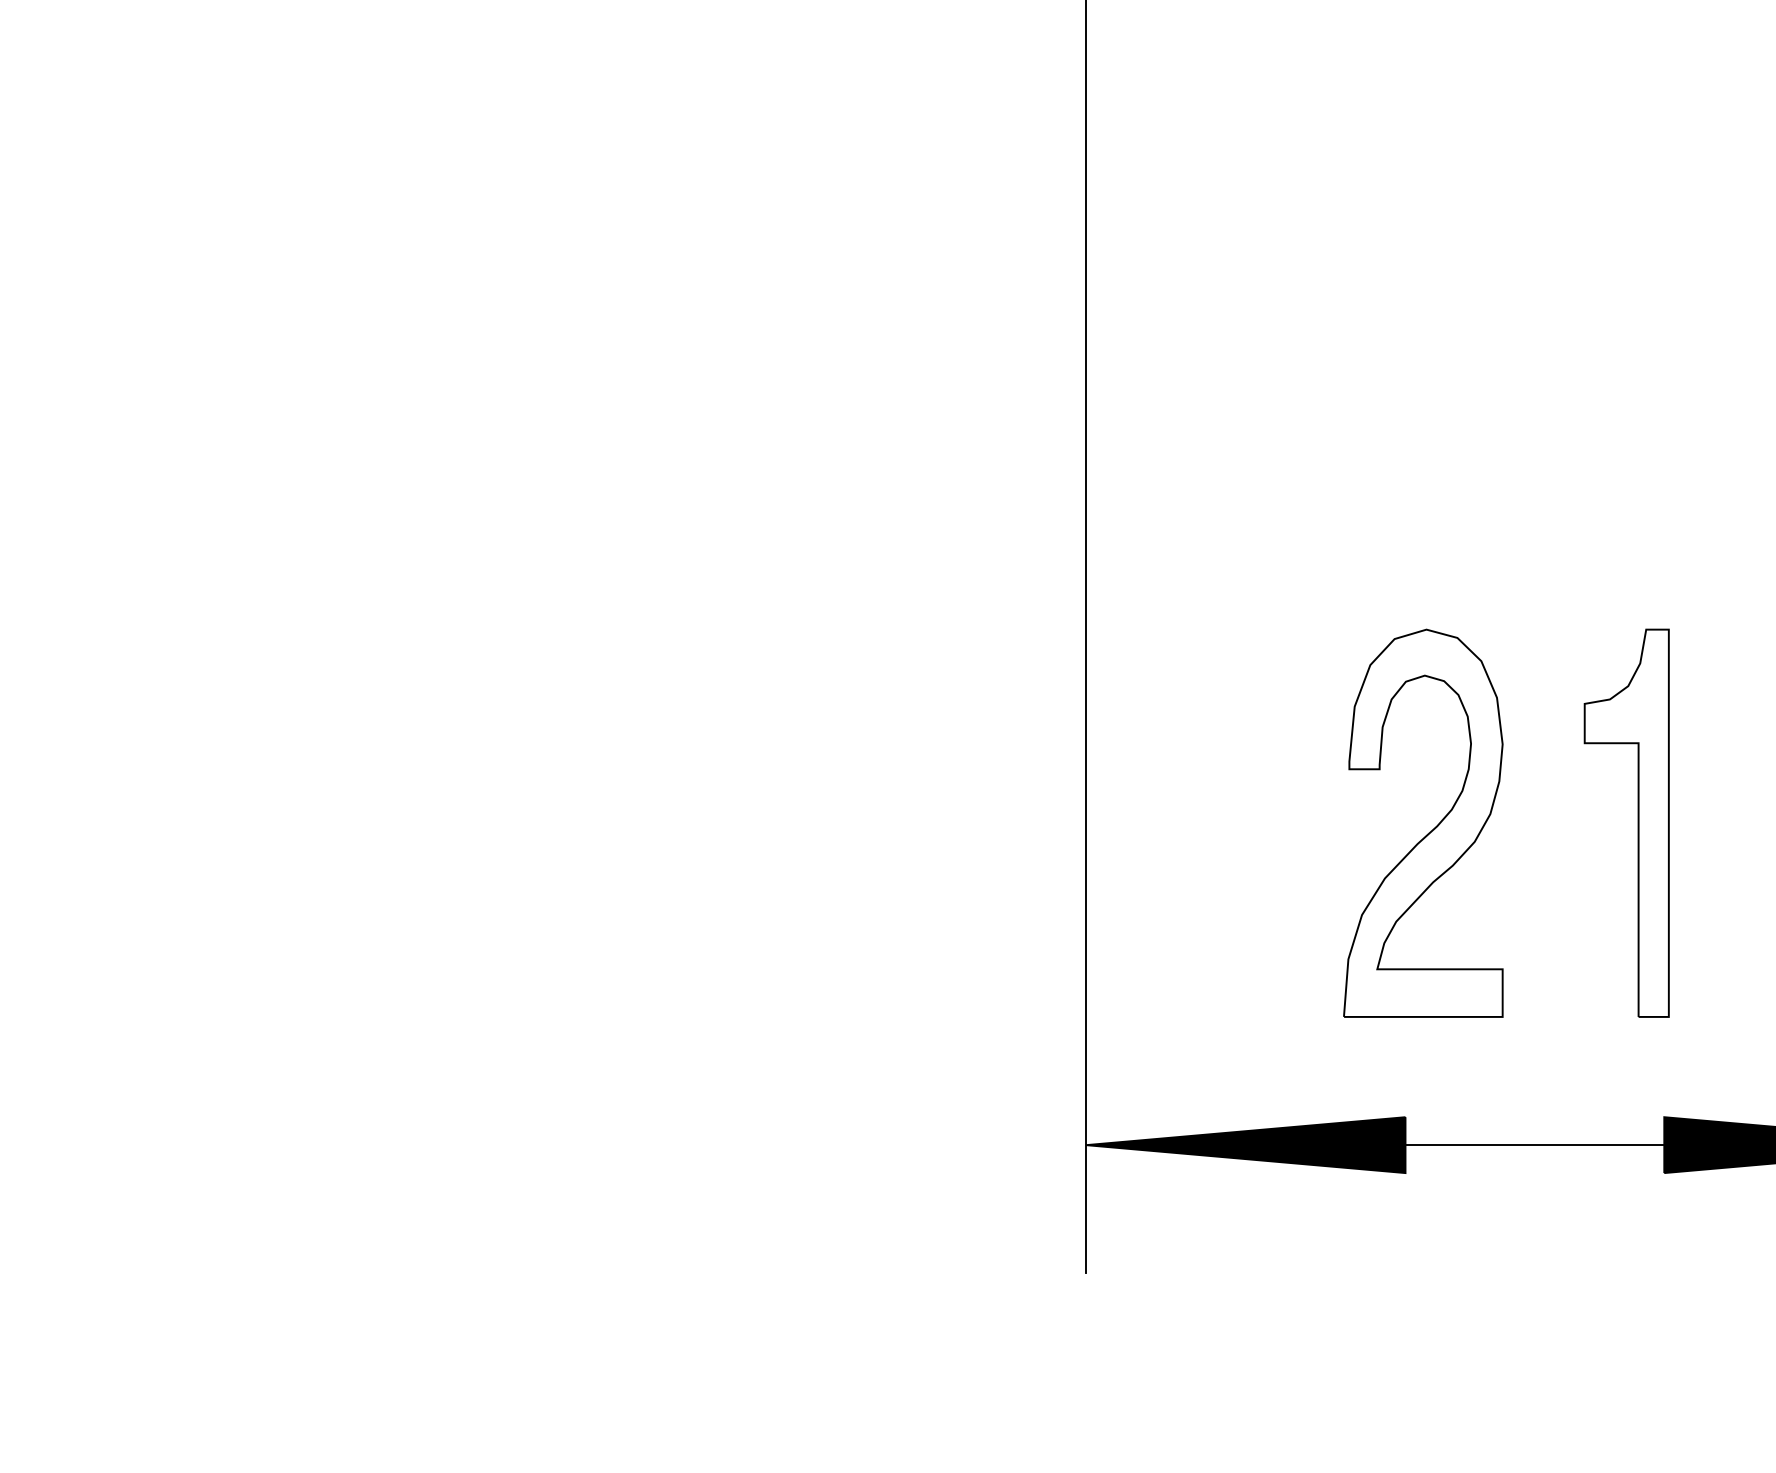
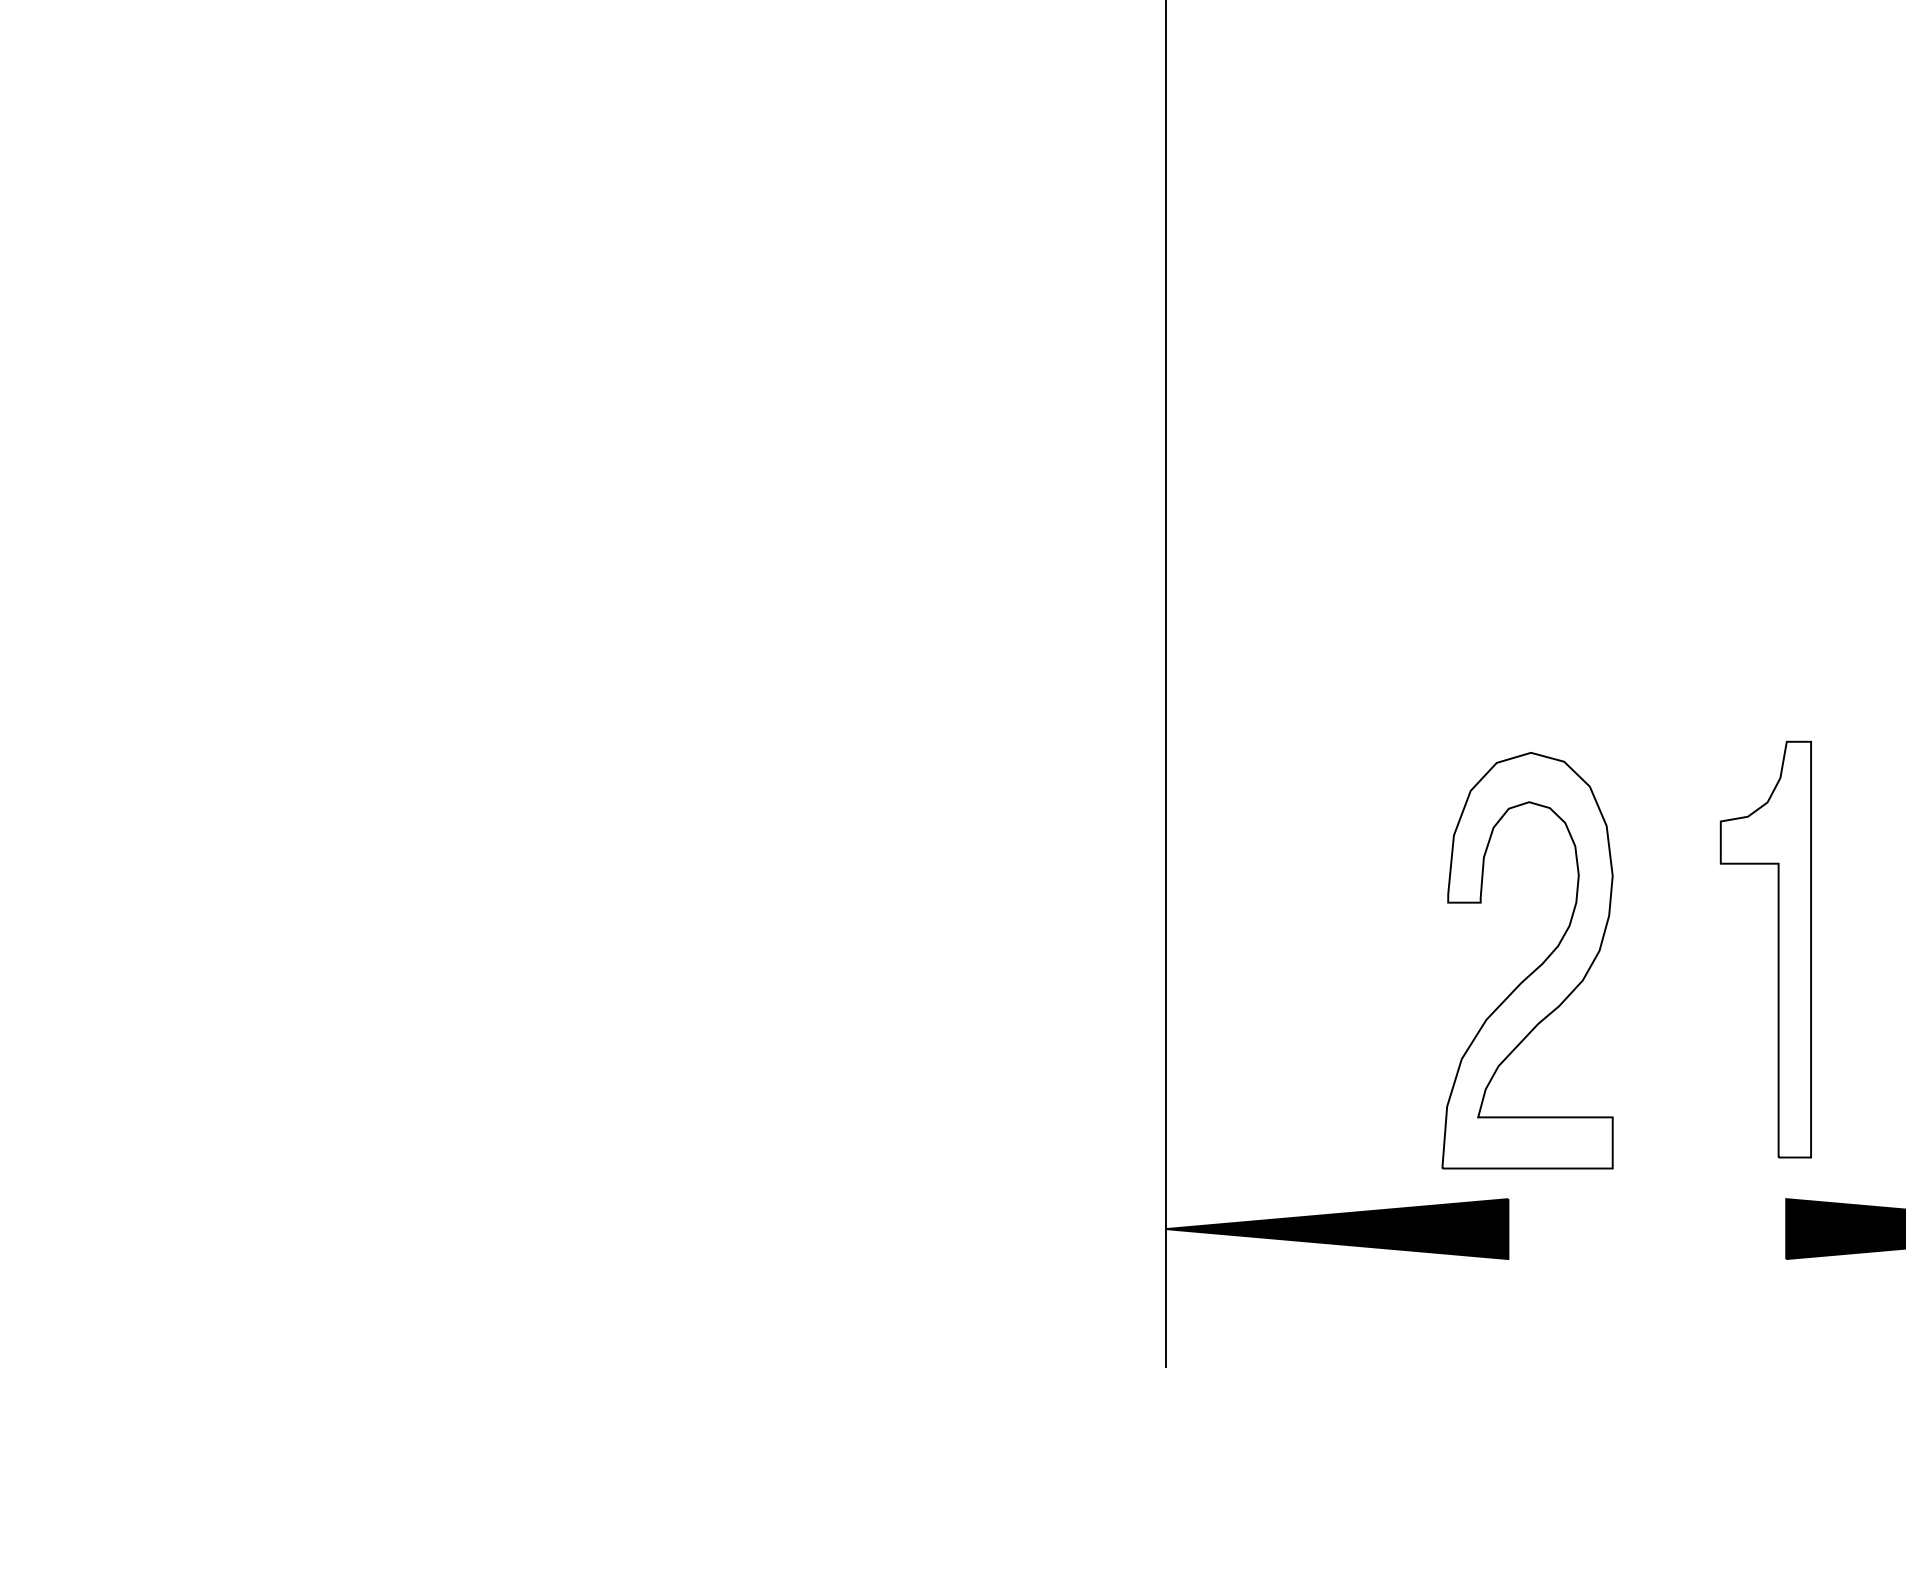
part: (1637, 823) -> (1777, 949), moved
part: (1430, 830) -> (1535, 968), moved
line: (1535, 1145) -> (1647, 1229), removed

